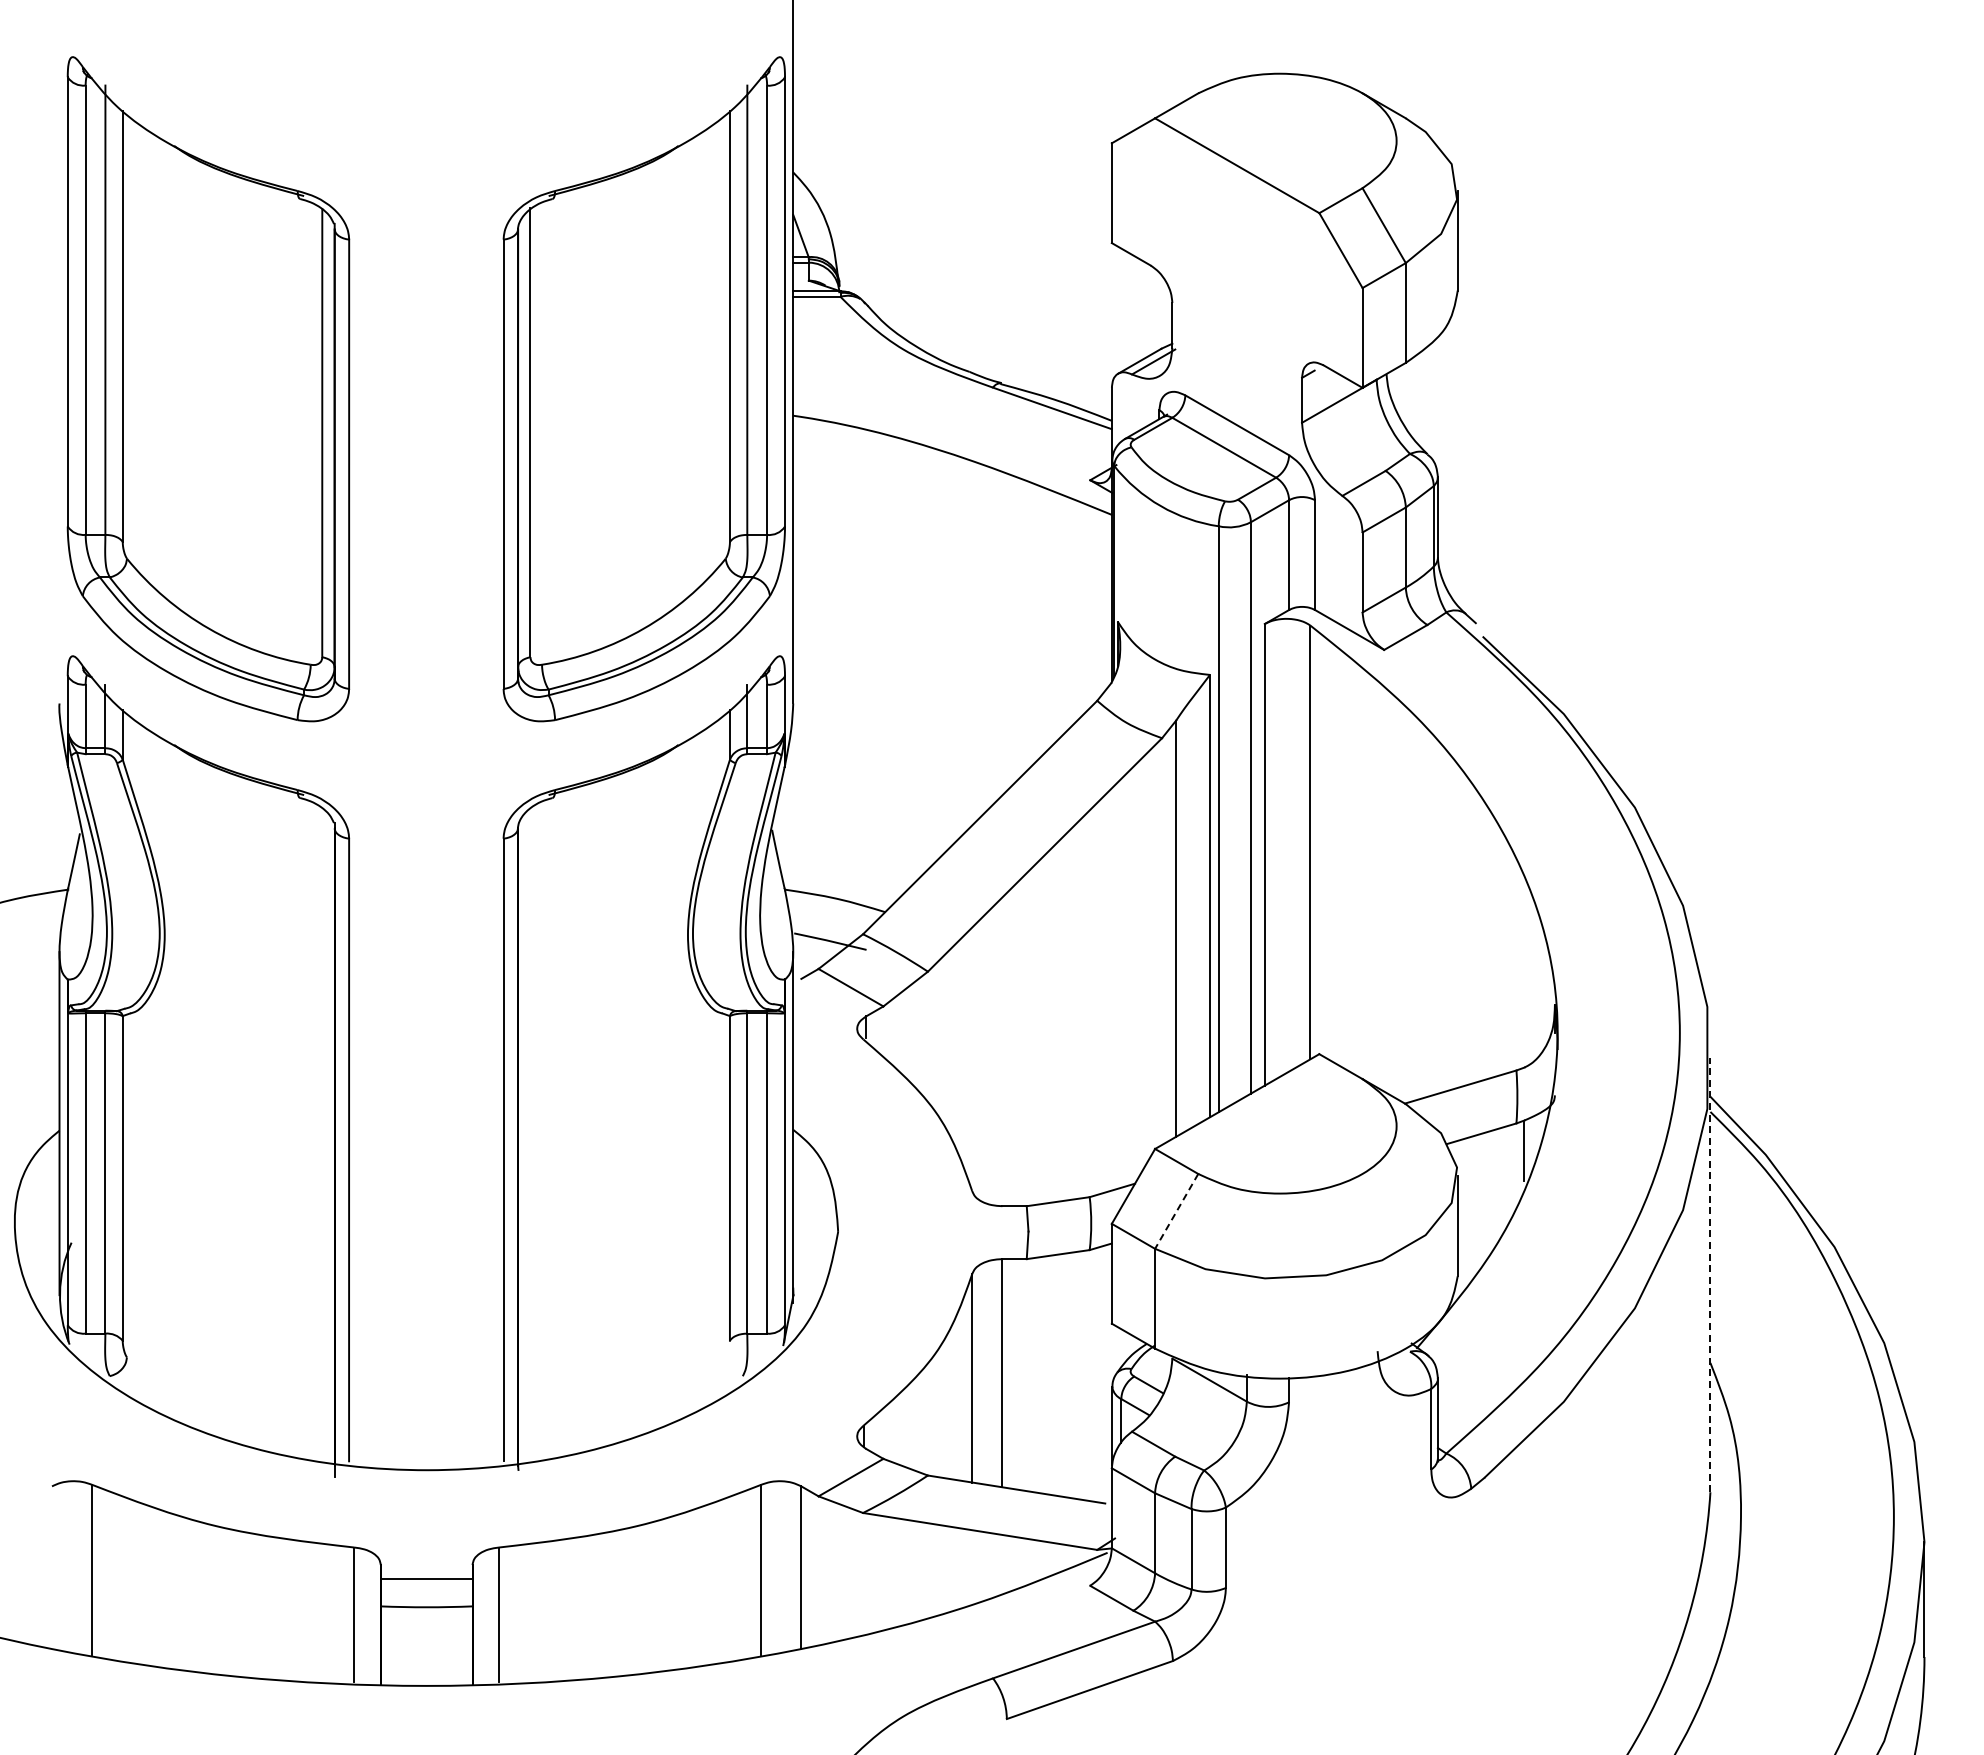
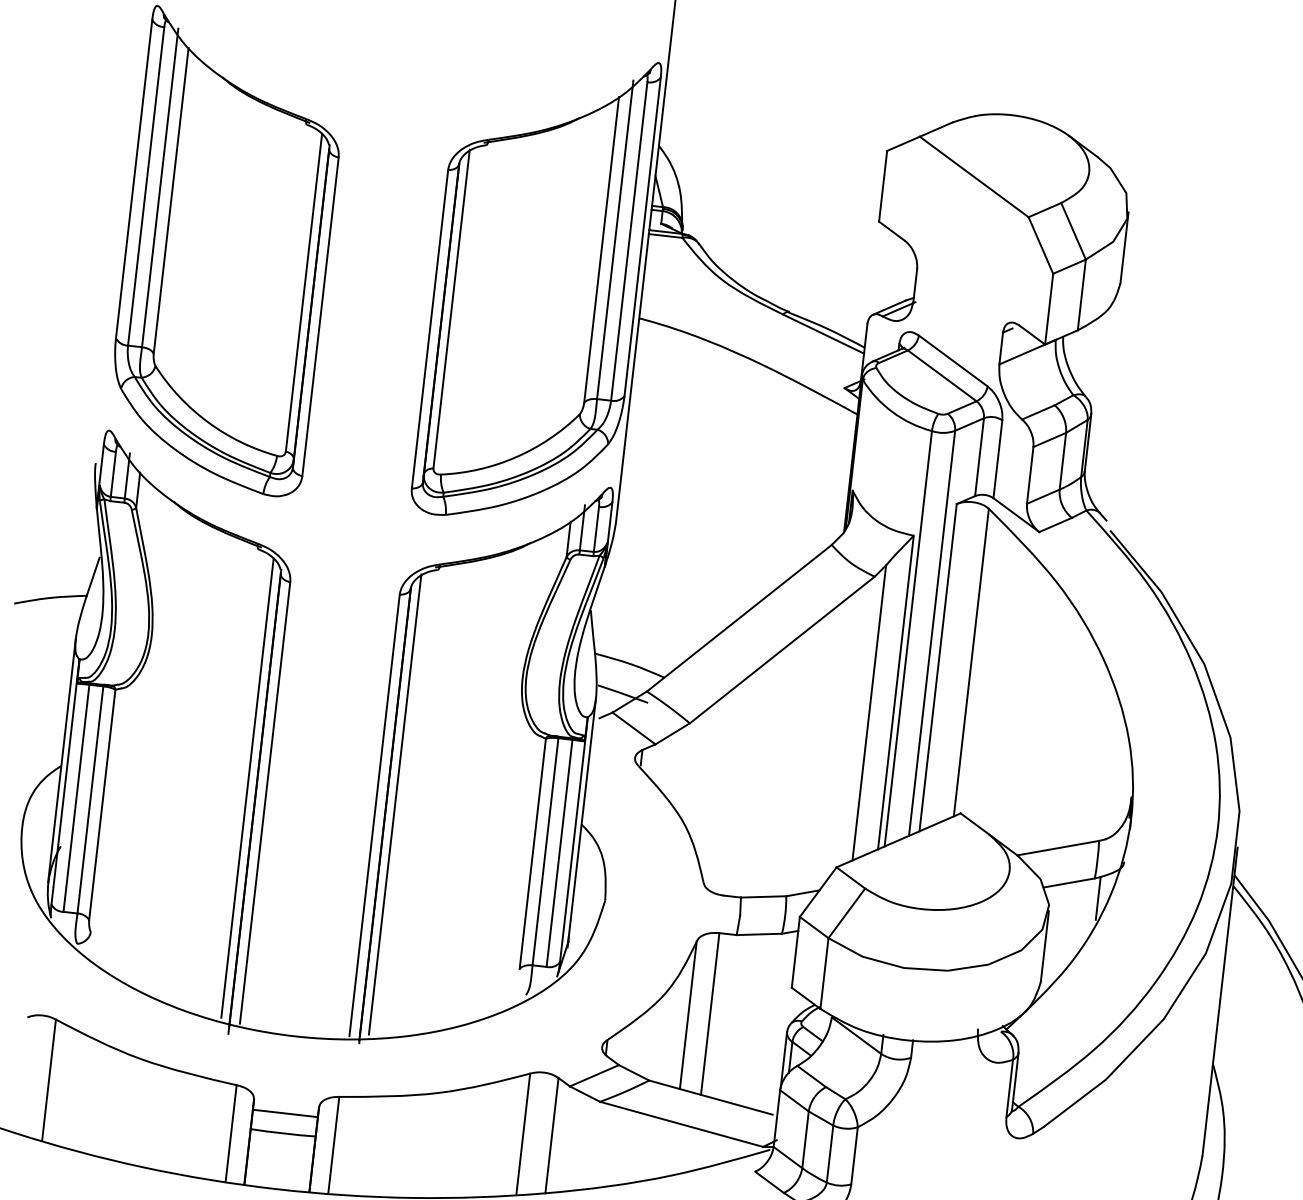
line: (530, 1130) -> (395, 803), added
line: (322, 1131) -> (247, 787), added
line: (1176, 1211) -> (846, 913), dashed -> solid
line: (1710, 1274) -> (1220, 1001), dashed -> solid

